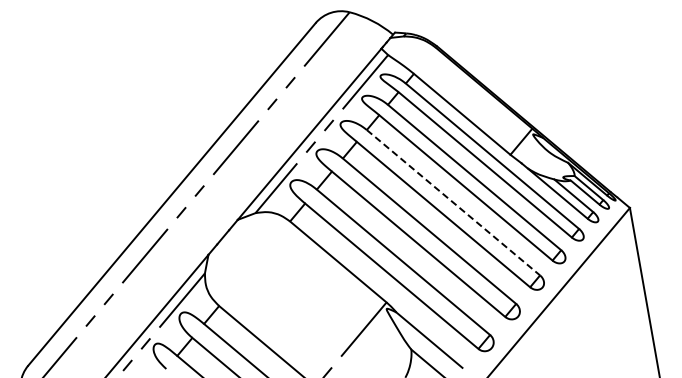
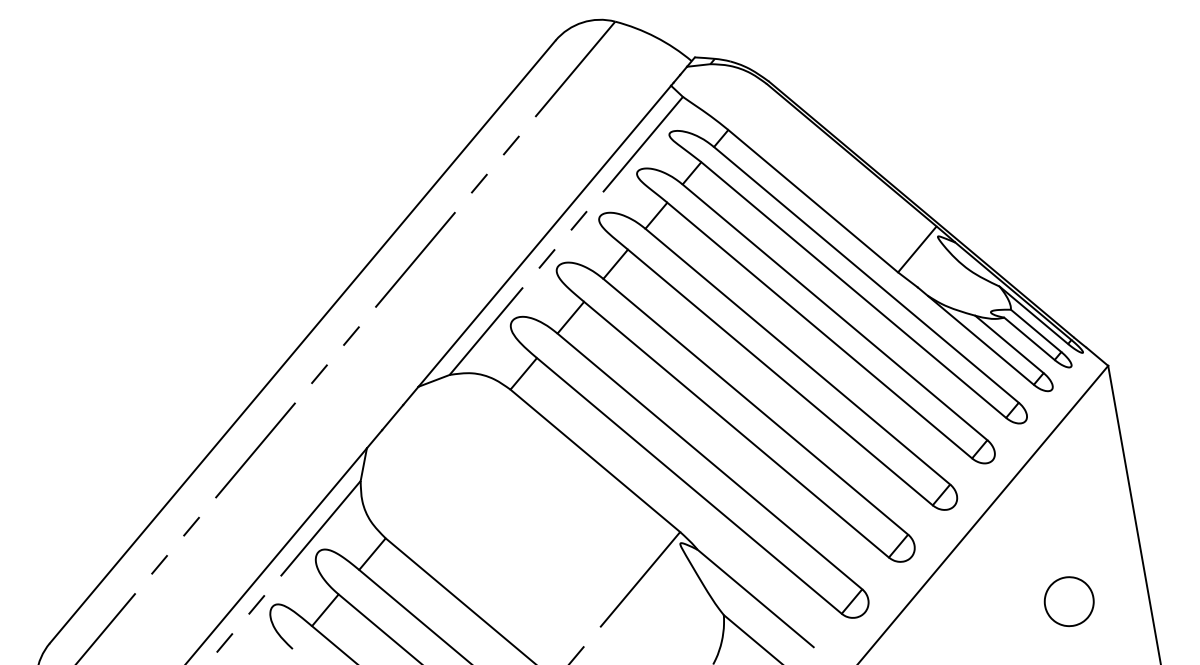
line: (453, 203) -> (797, 358), dashed -> solid
part: (607, 341) -> (1068, 600), added

